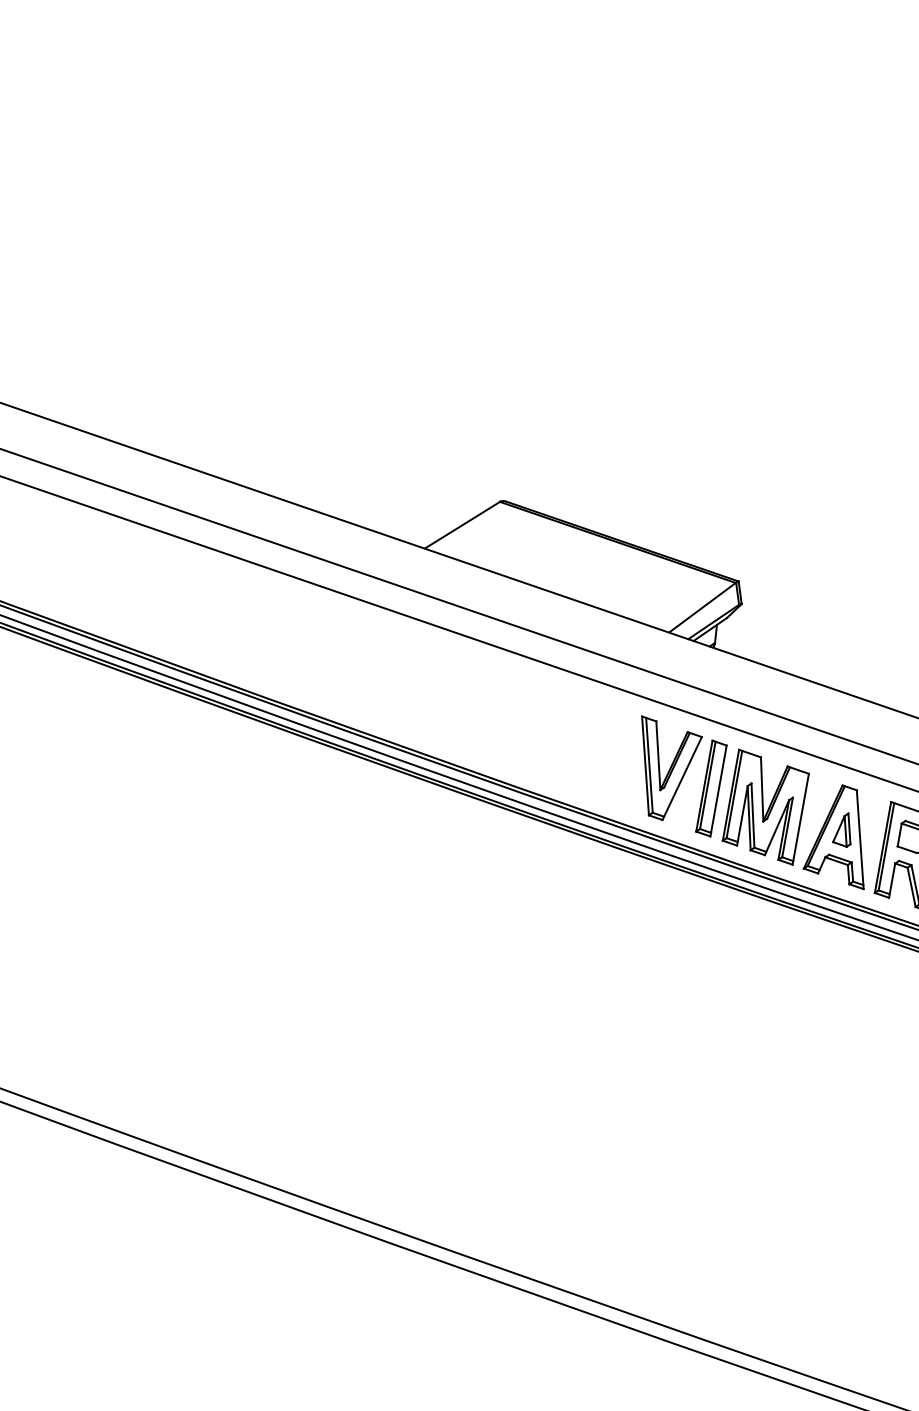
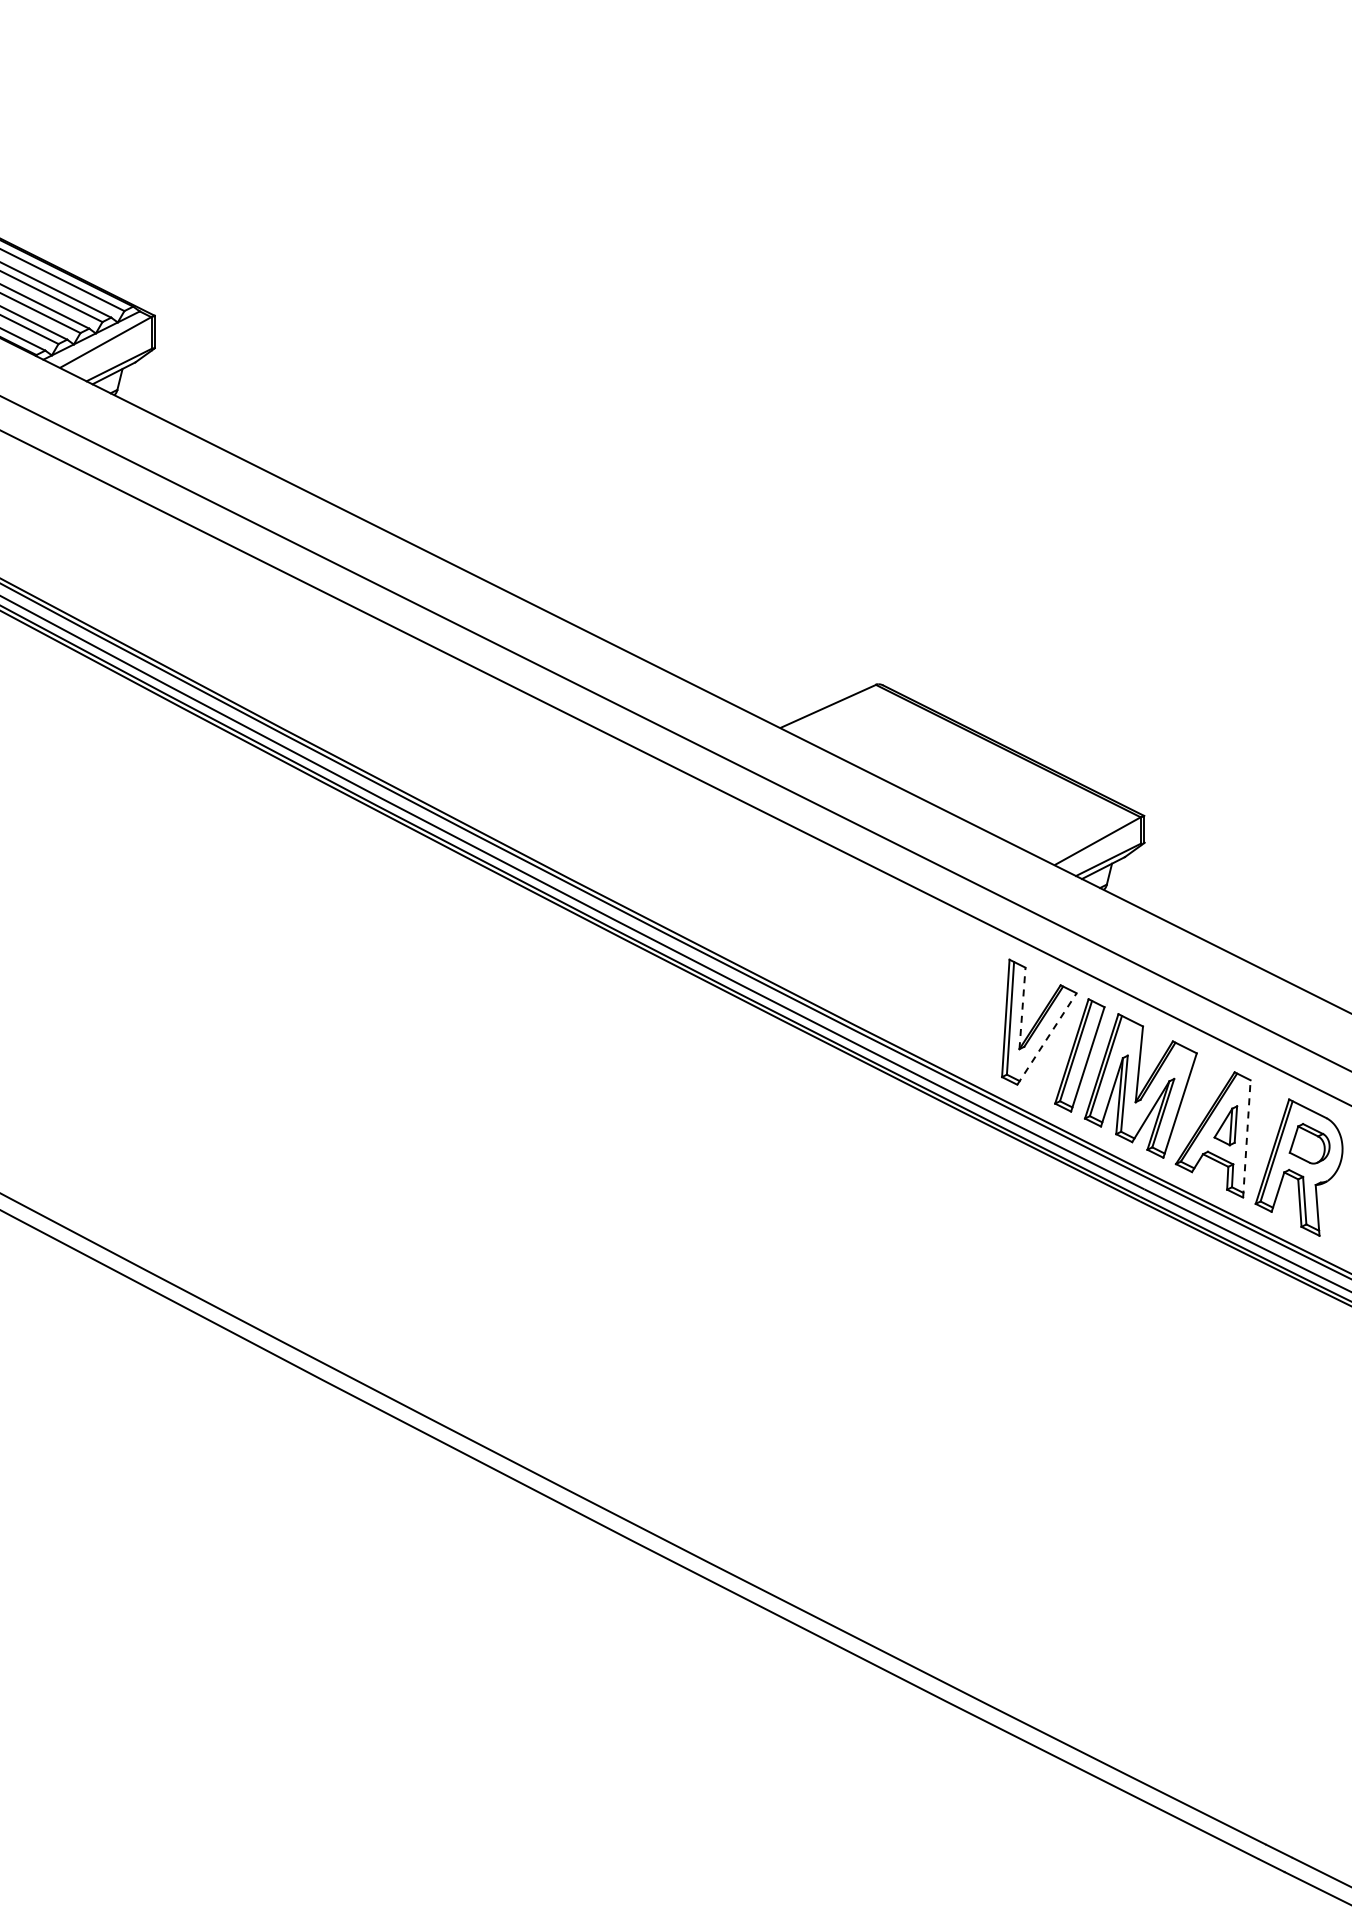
line: (658, 755) -> (1022, 1008), solid -> dashed
line: (681, 778) -> (1046, 1039), solid -> dashed
line: (859, 839) -> (1246, 1138), solid -> dashed

